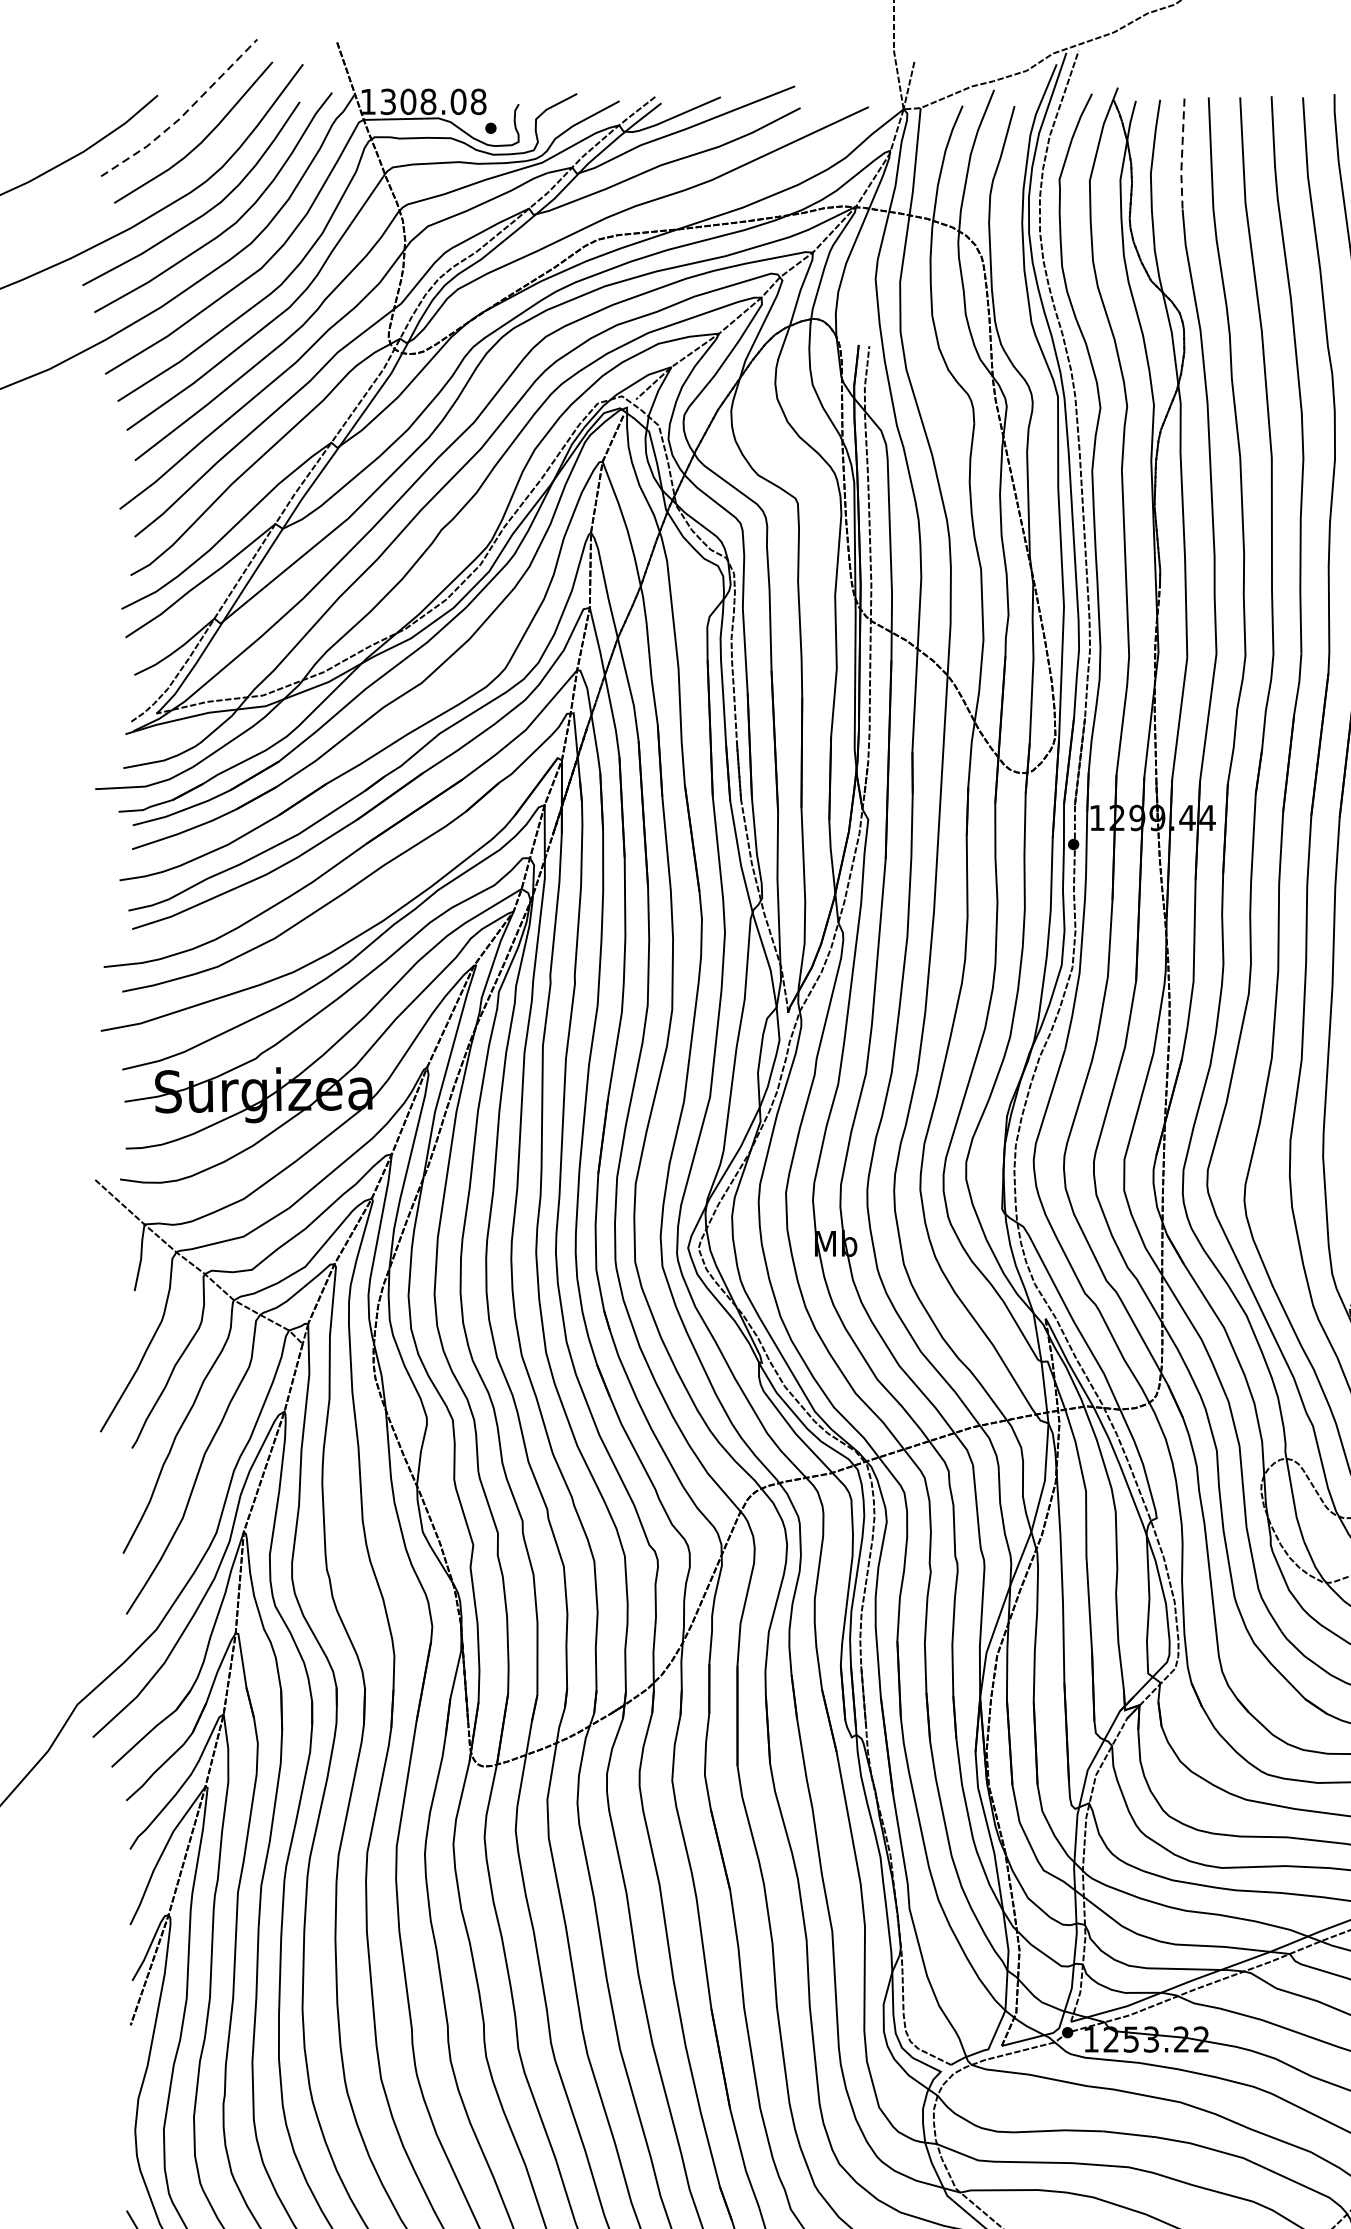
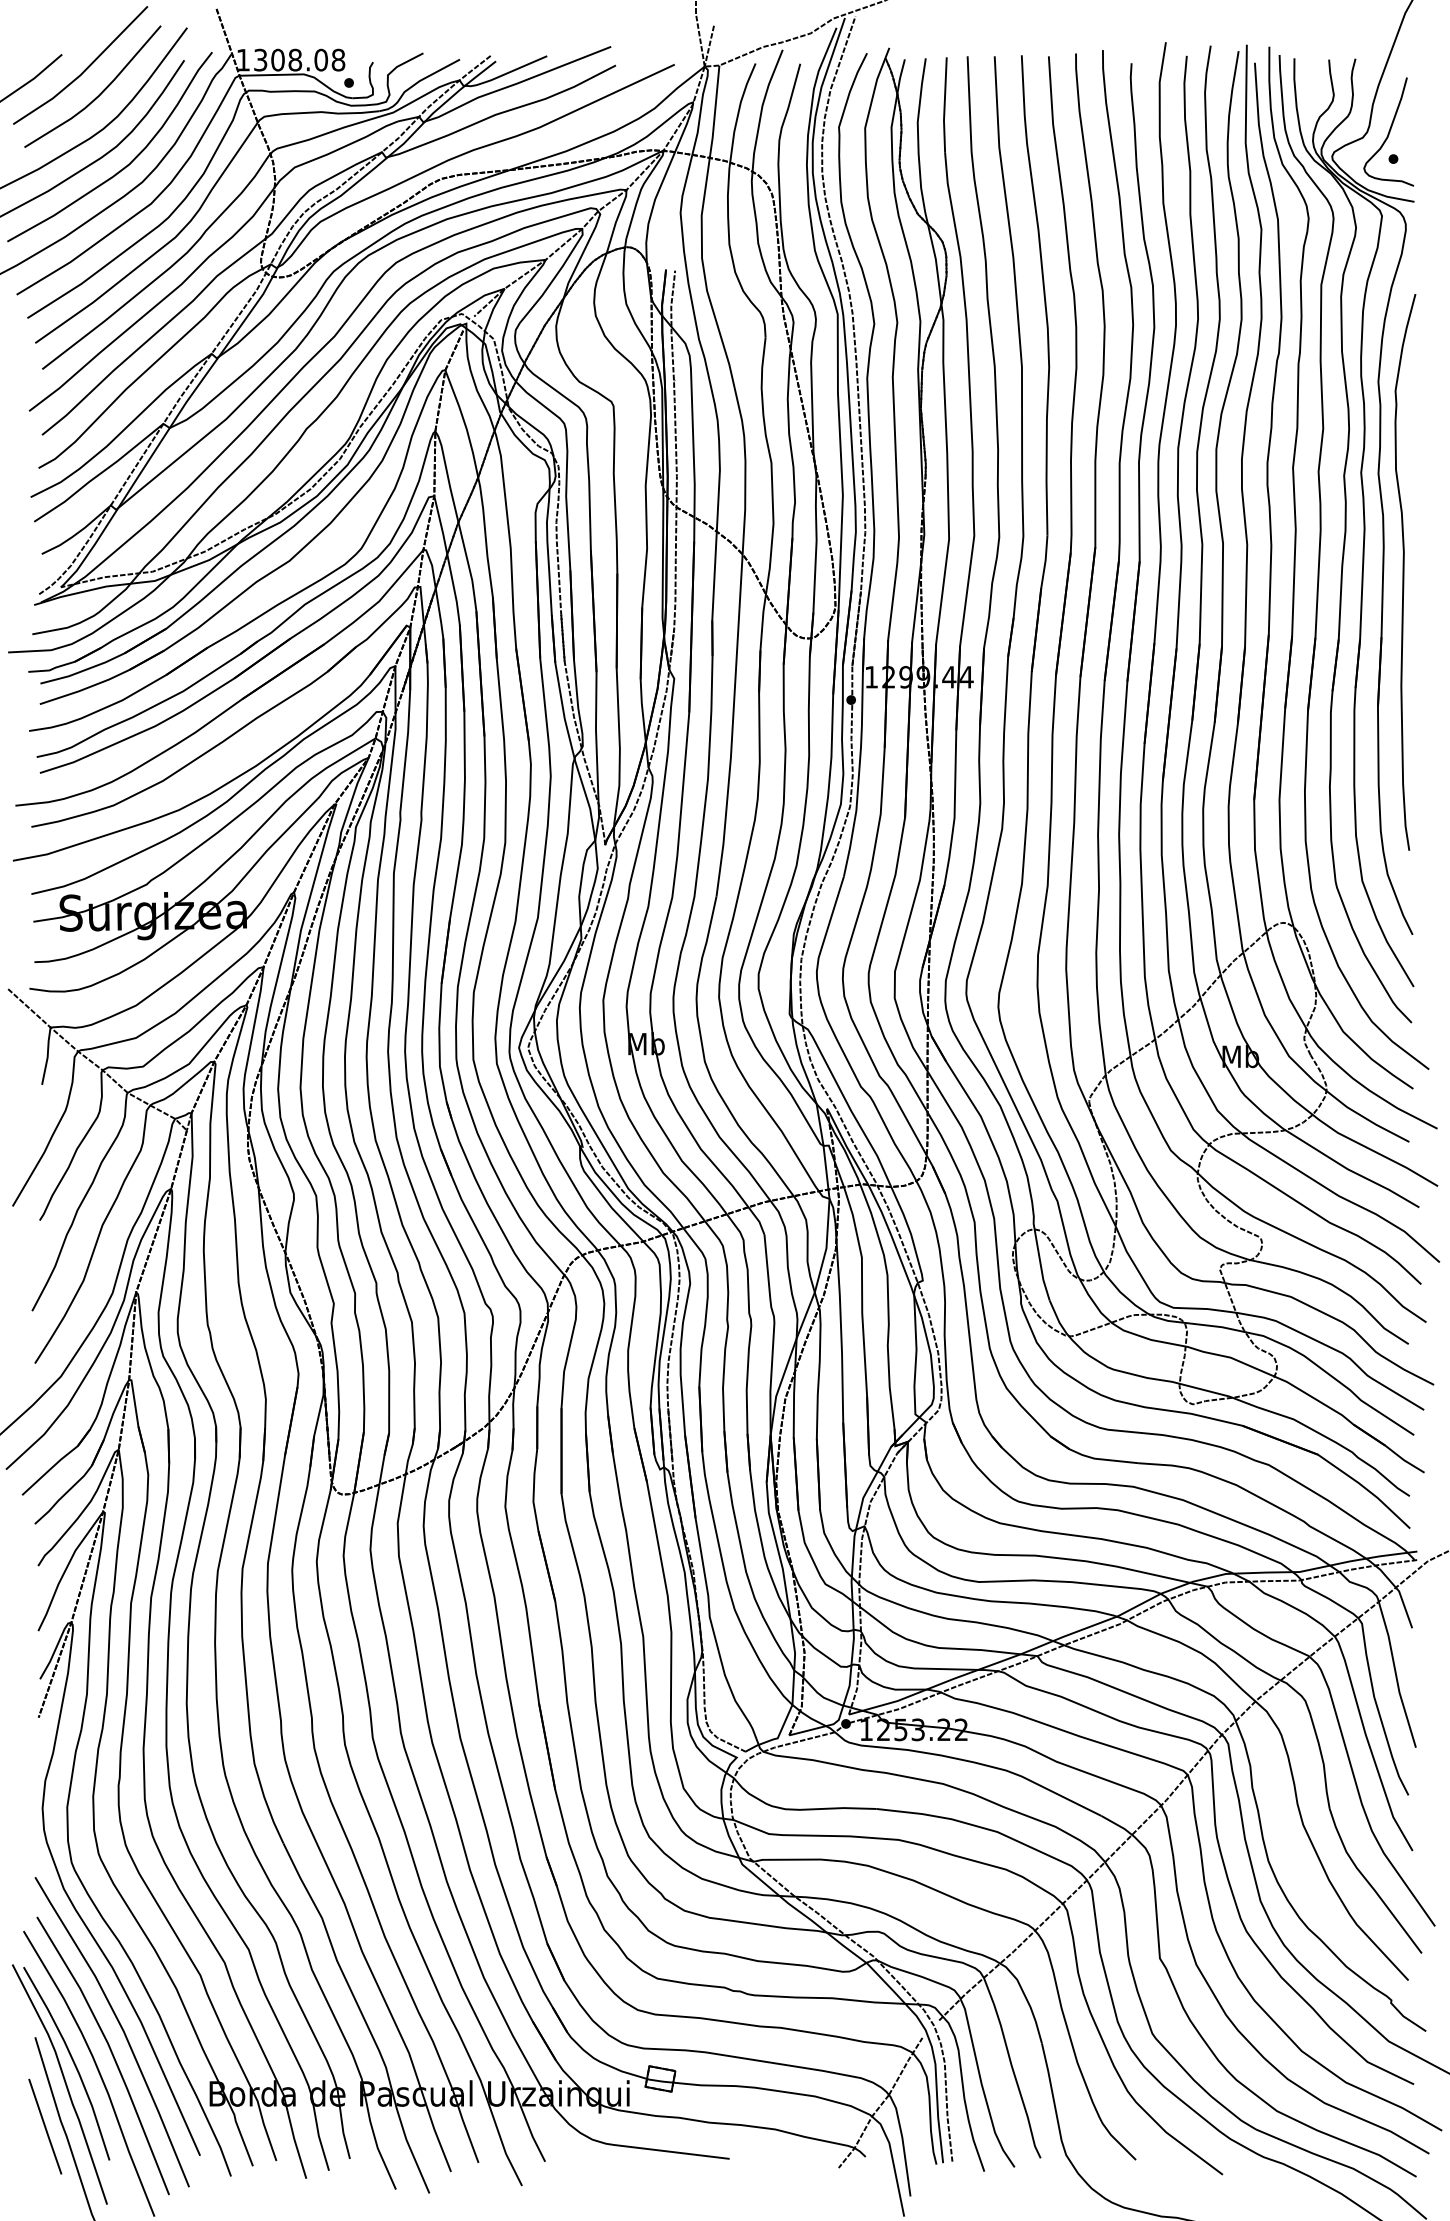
line: (183, 115) -> (84, 71), dashed -> solid
line: (1181, 154) -> (944, 105), dashed -> solid

